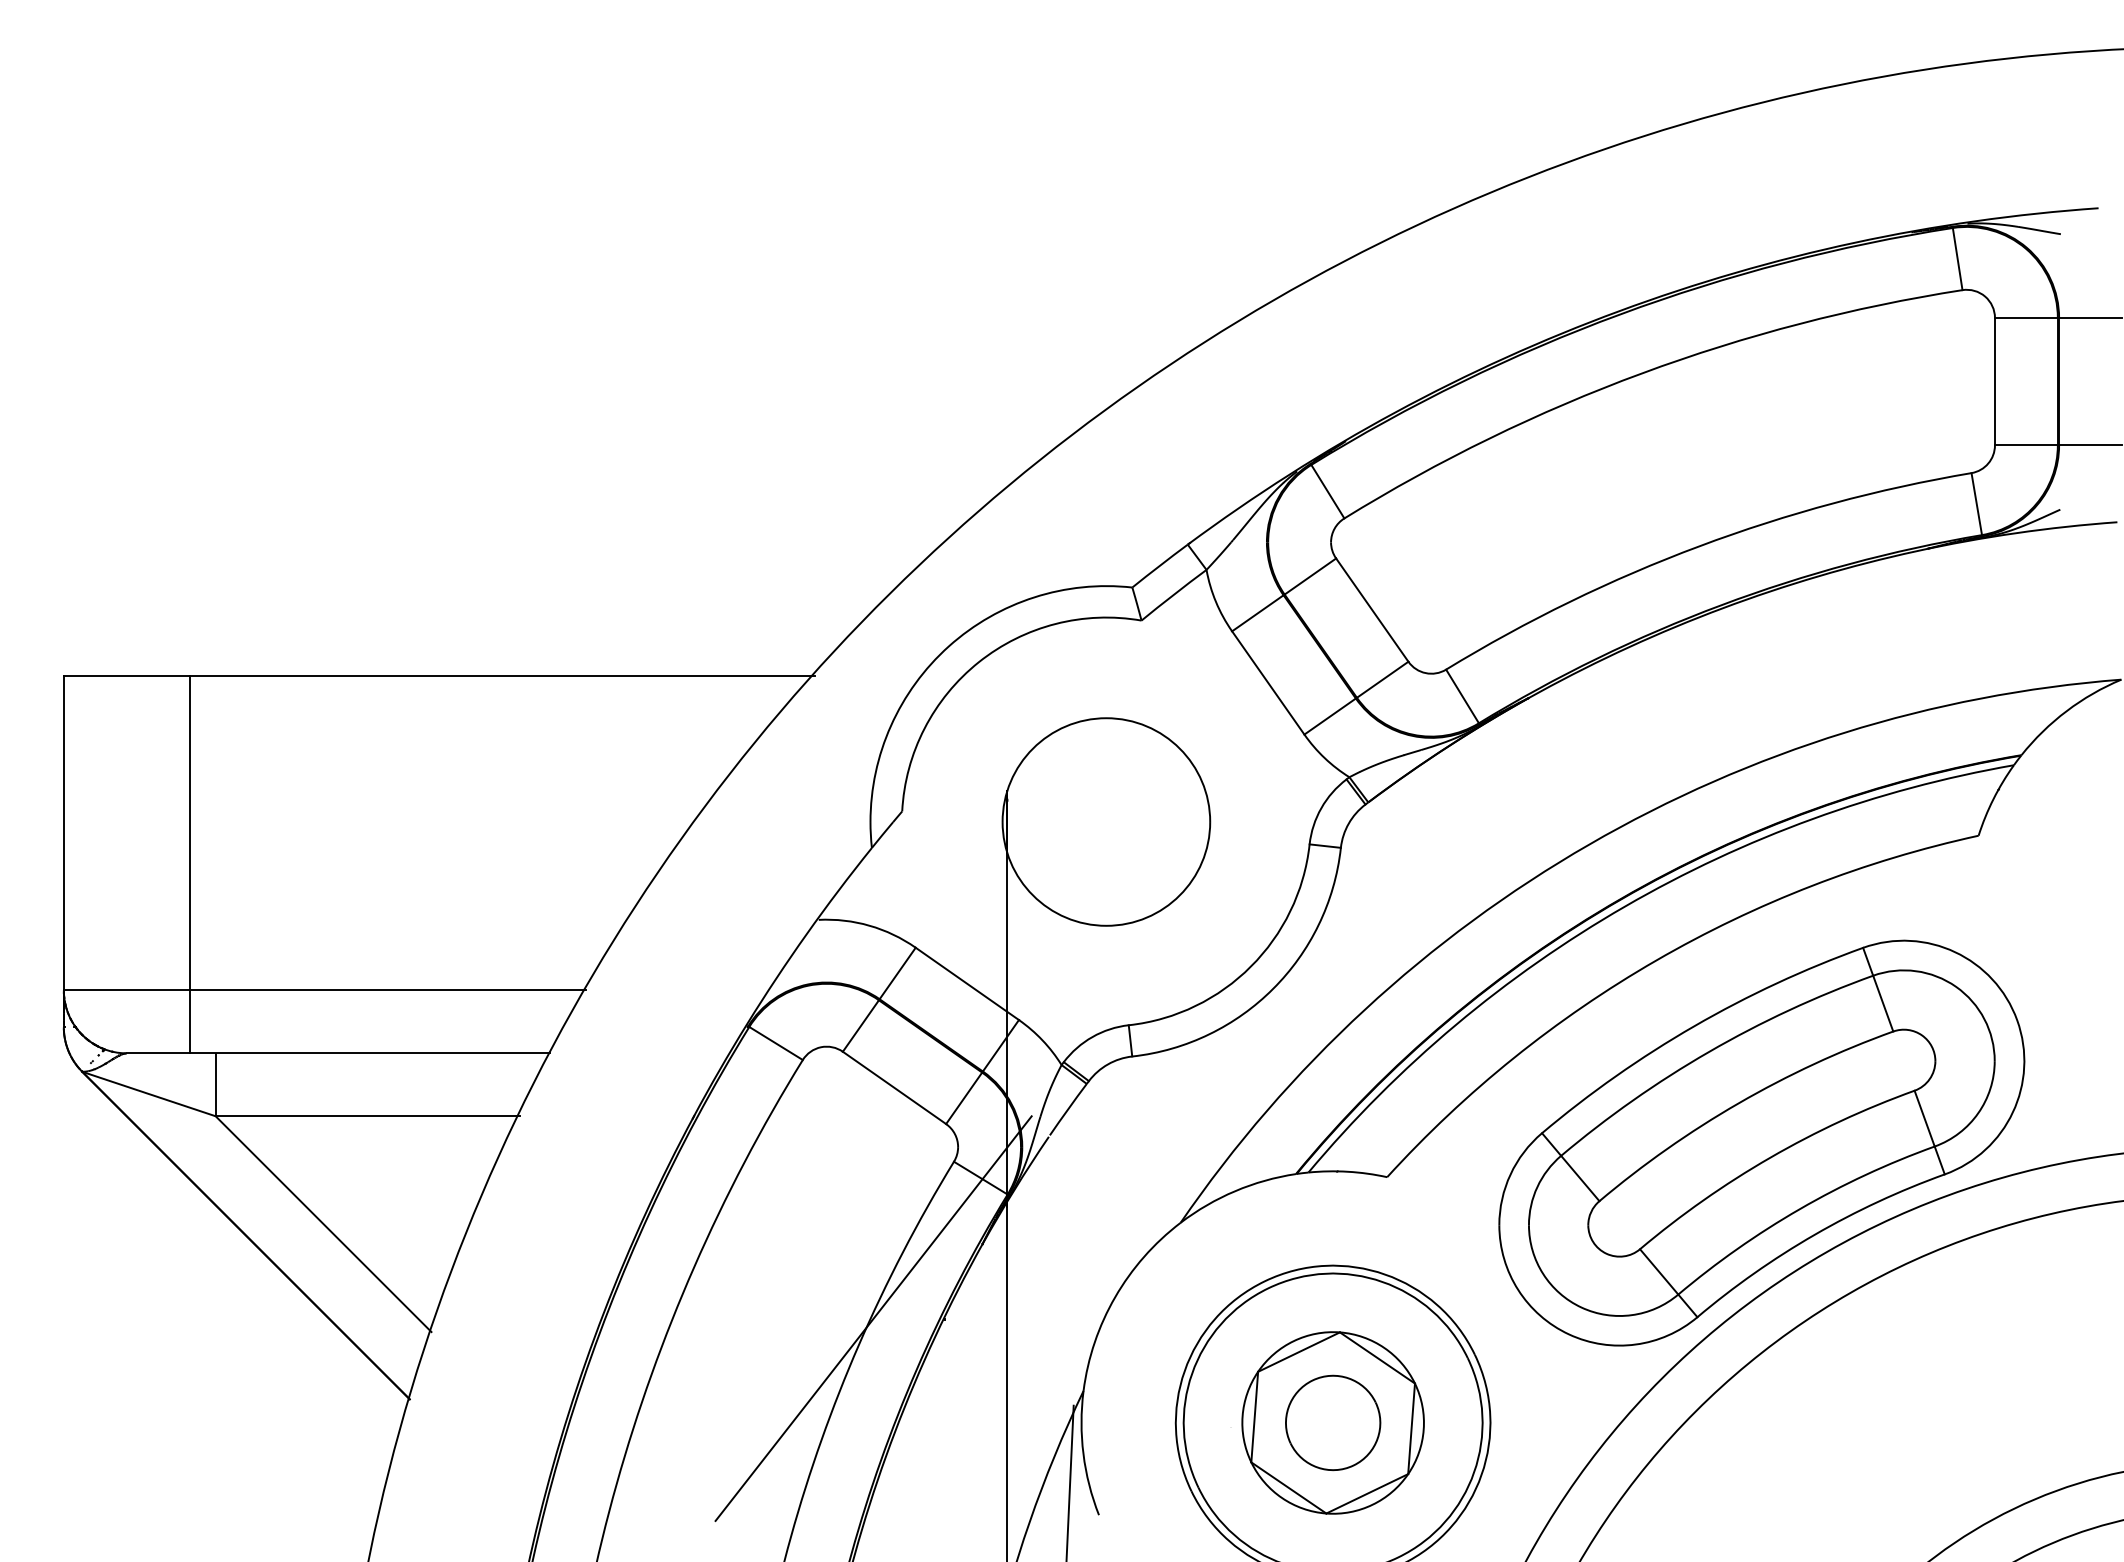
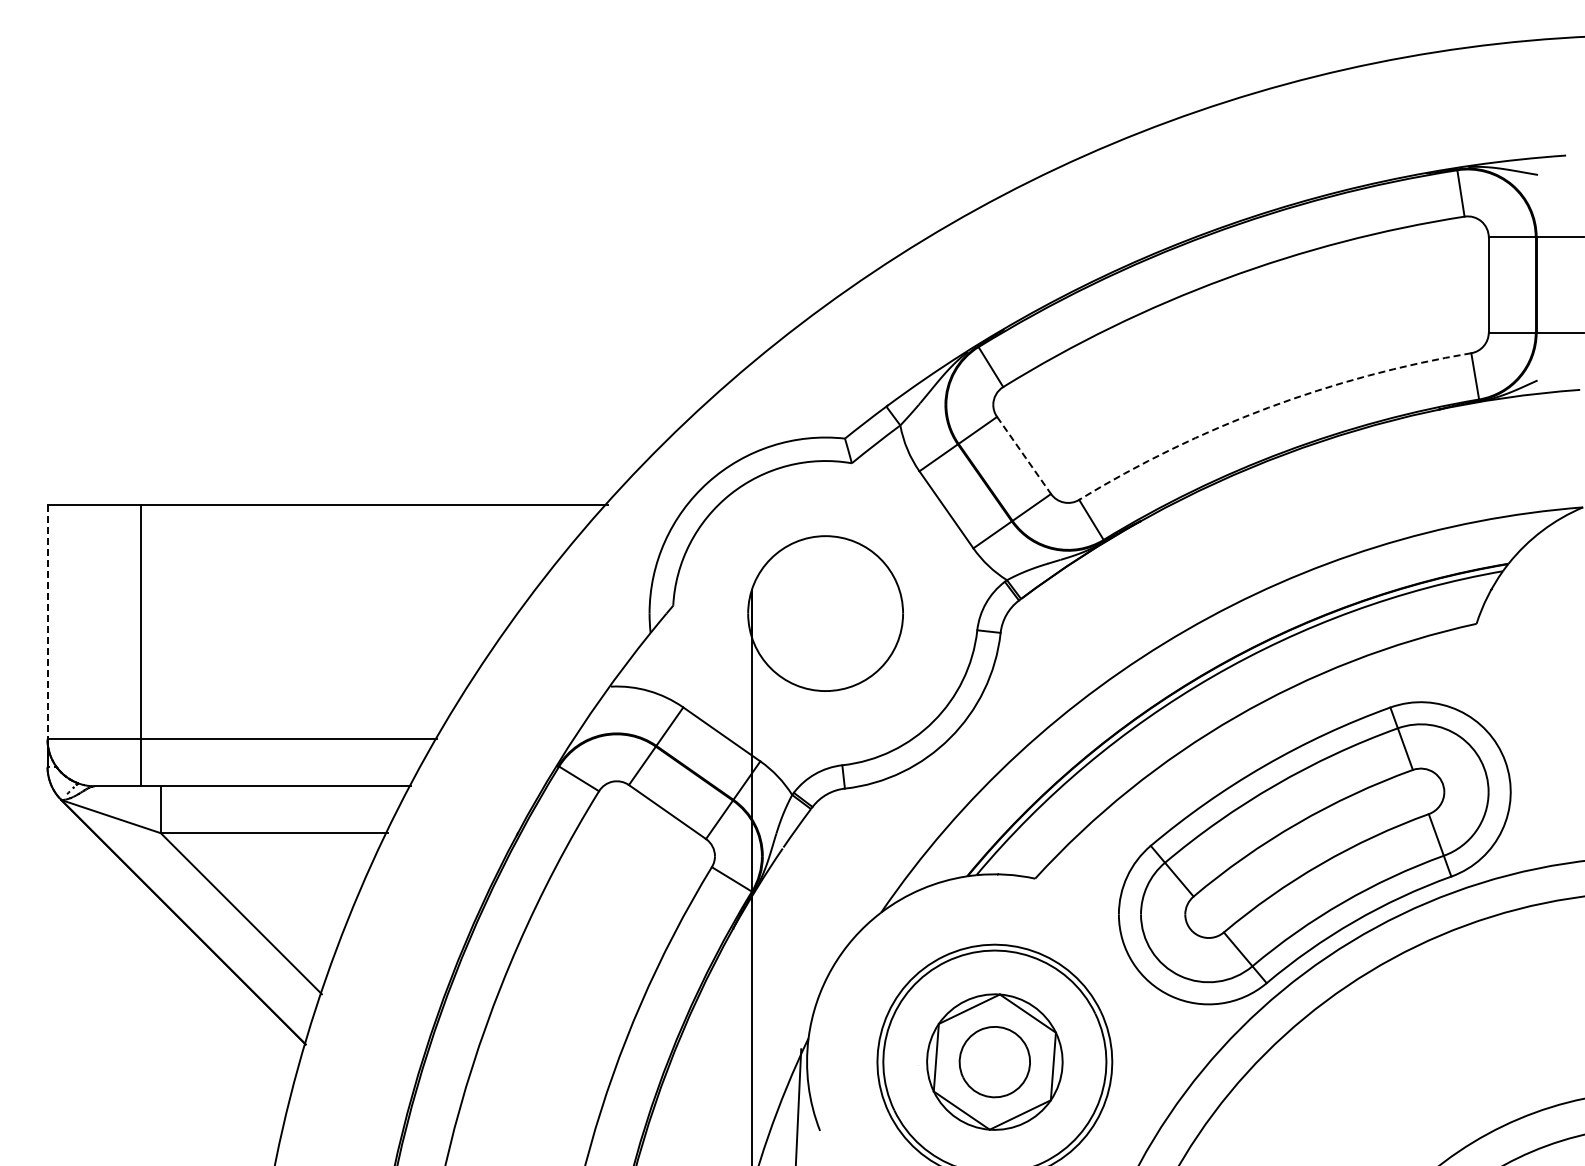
arc: (1699, 545) -> (1268, 407), solid -> dashed
line: (1372, 610) -> (1024, 455), solid -> dashed
line: (63, 833) -> (47, 622), solid -> dashed
line: (873, 1318) -> (651, 984), removed

